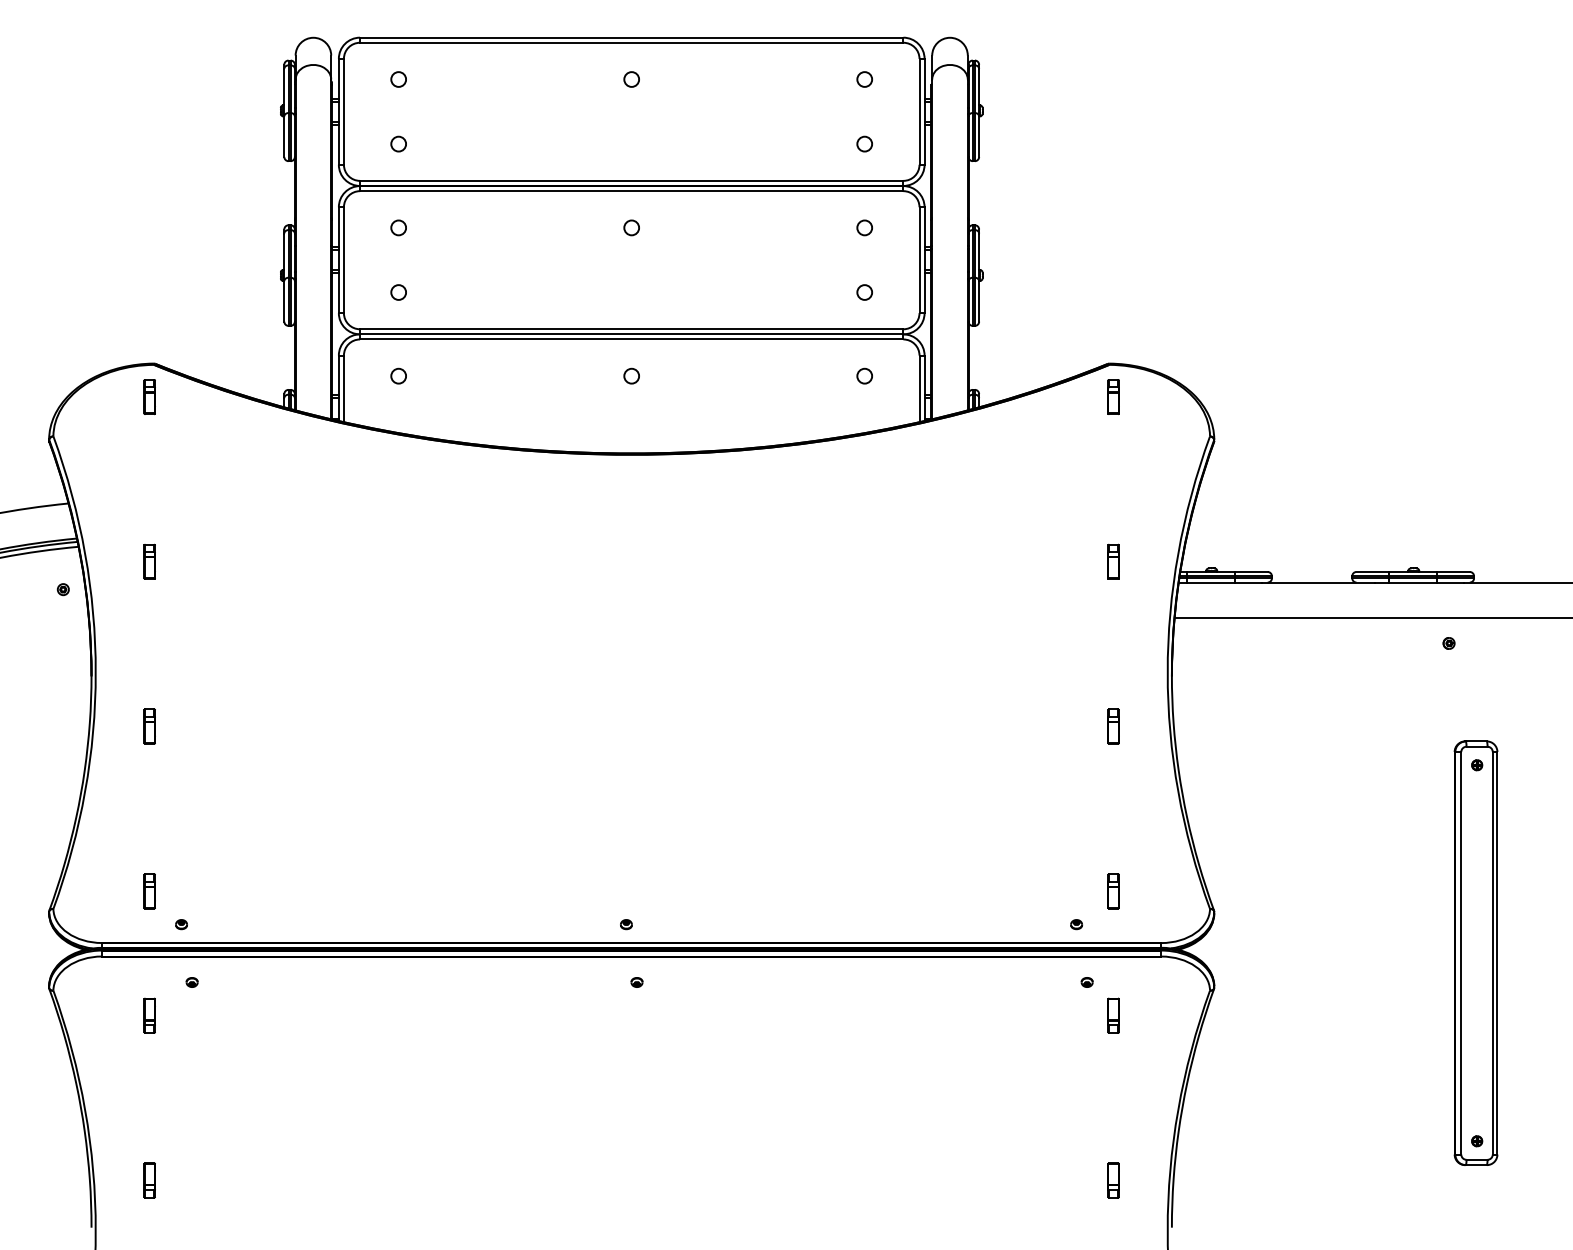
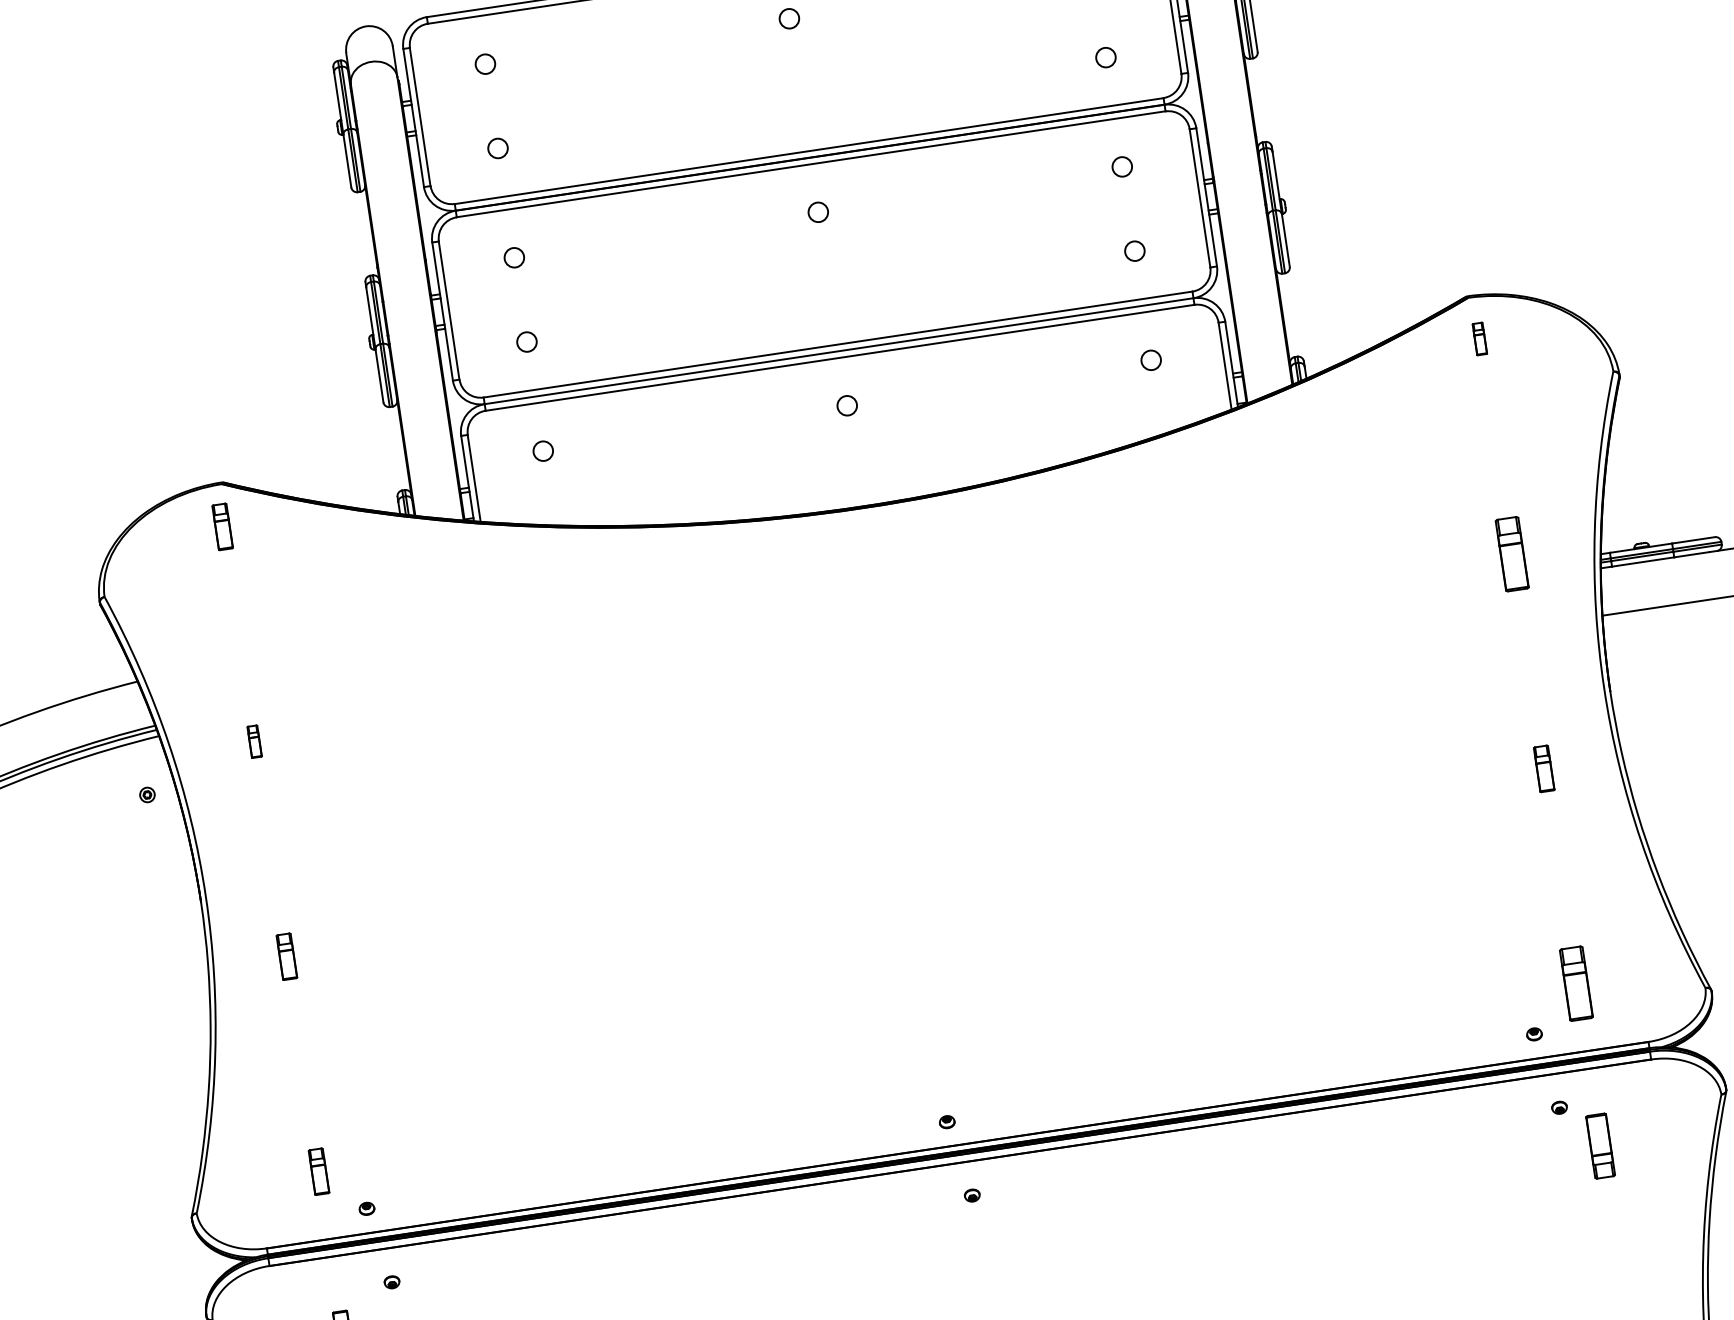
part: (1113, 396) -> (1479, 338), size x0.7
part: (149, 561) -> (254, 741), size x0.7
part: (1113, 561) -> (1511, 553), size x1.6
part: (1113, 891) -> (1576, 984), size x1.6
part: (1113, 1015) -> (1600, 1145), size x1.4

